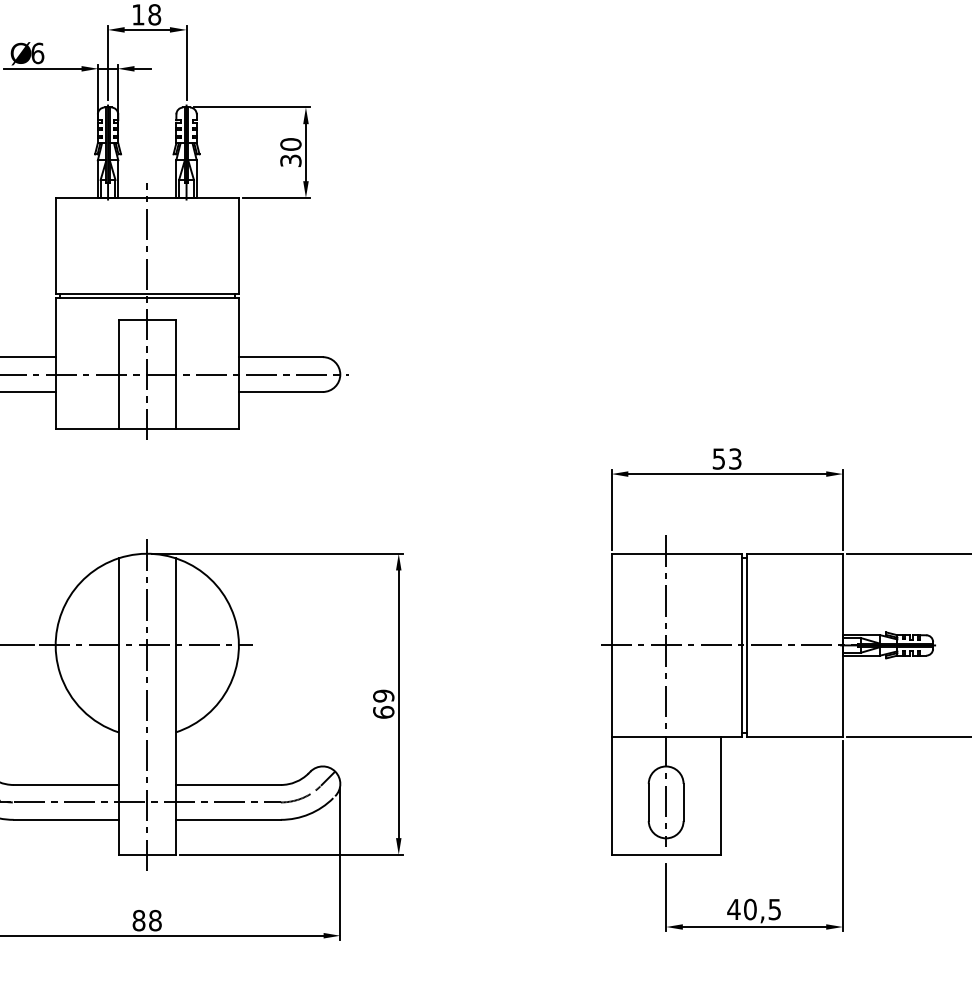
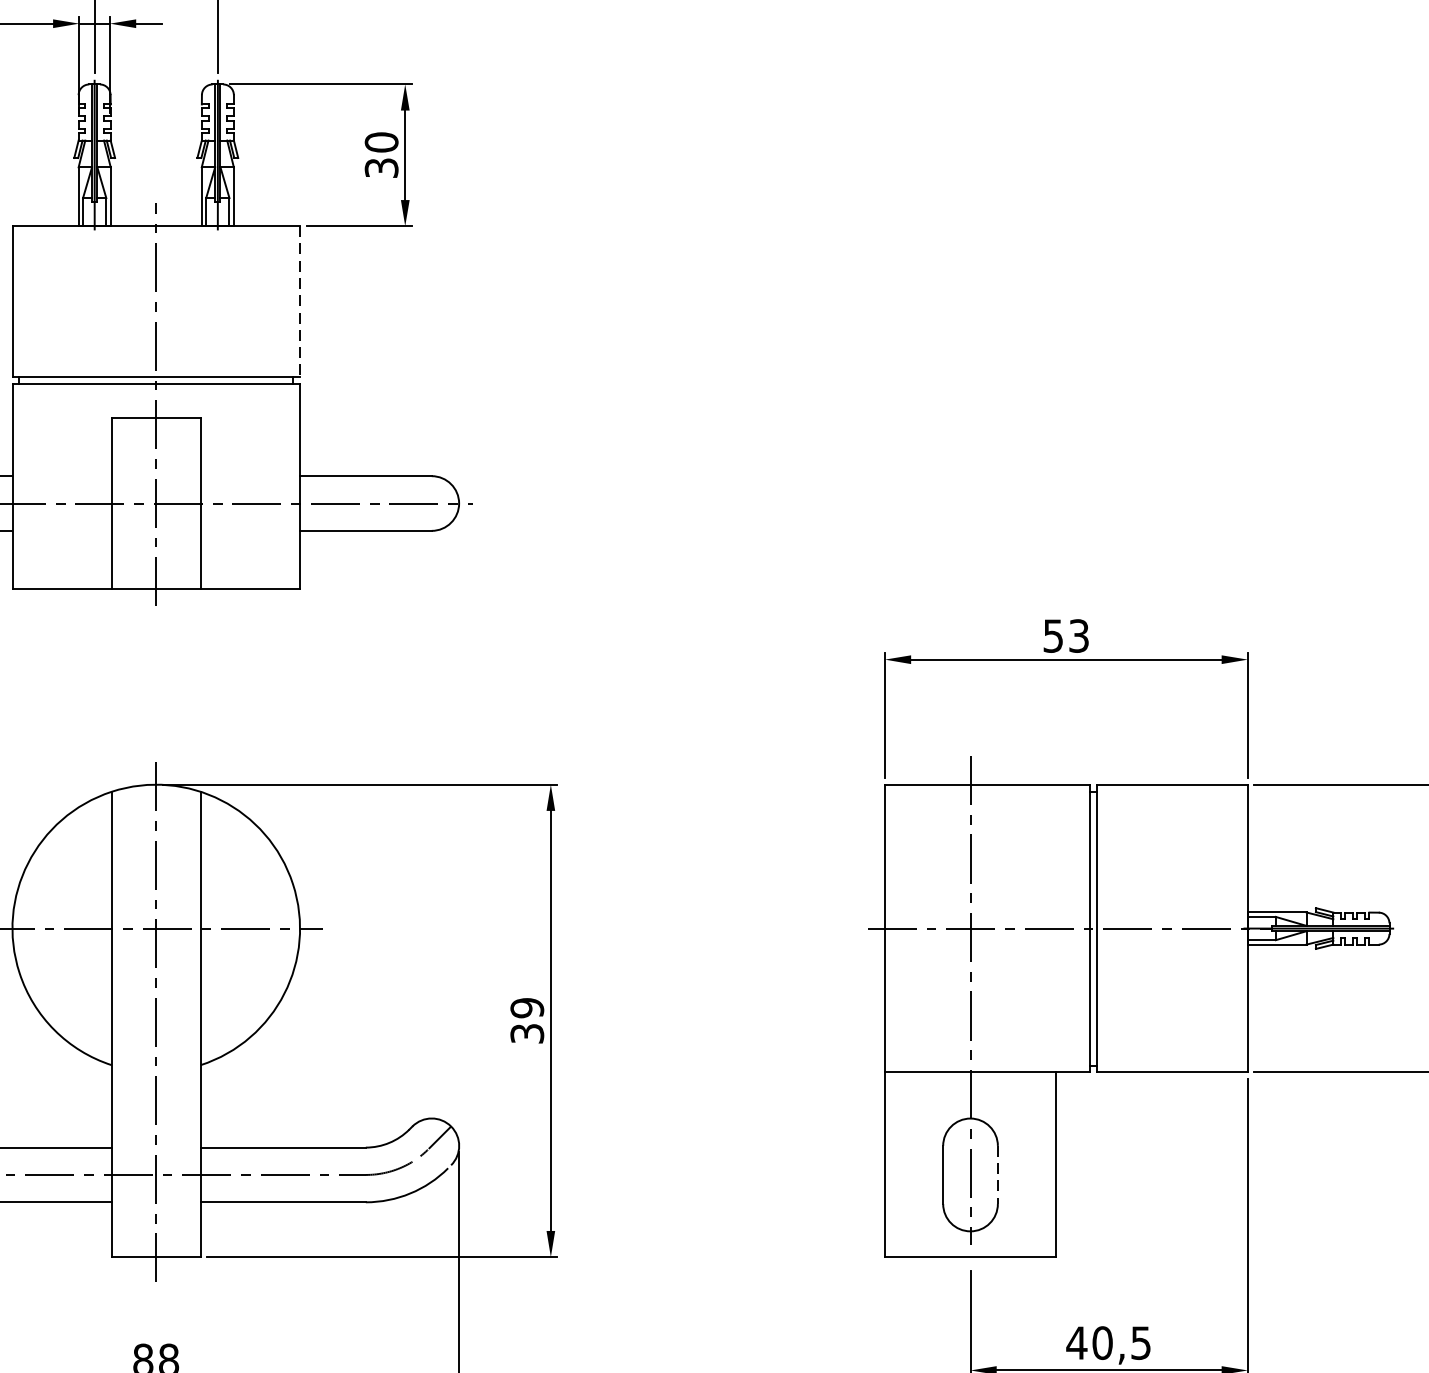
line: (238, 245) -> (299, 300), solid -> dashed
text: (383, 712) -> (526, 1033), 69 -> 39
line: (683, 802) -> (997, 1175), solid -> dashed

